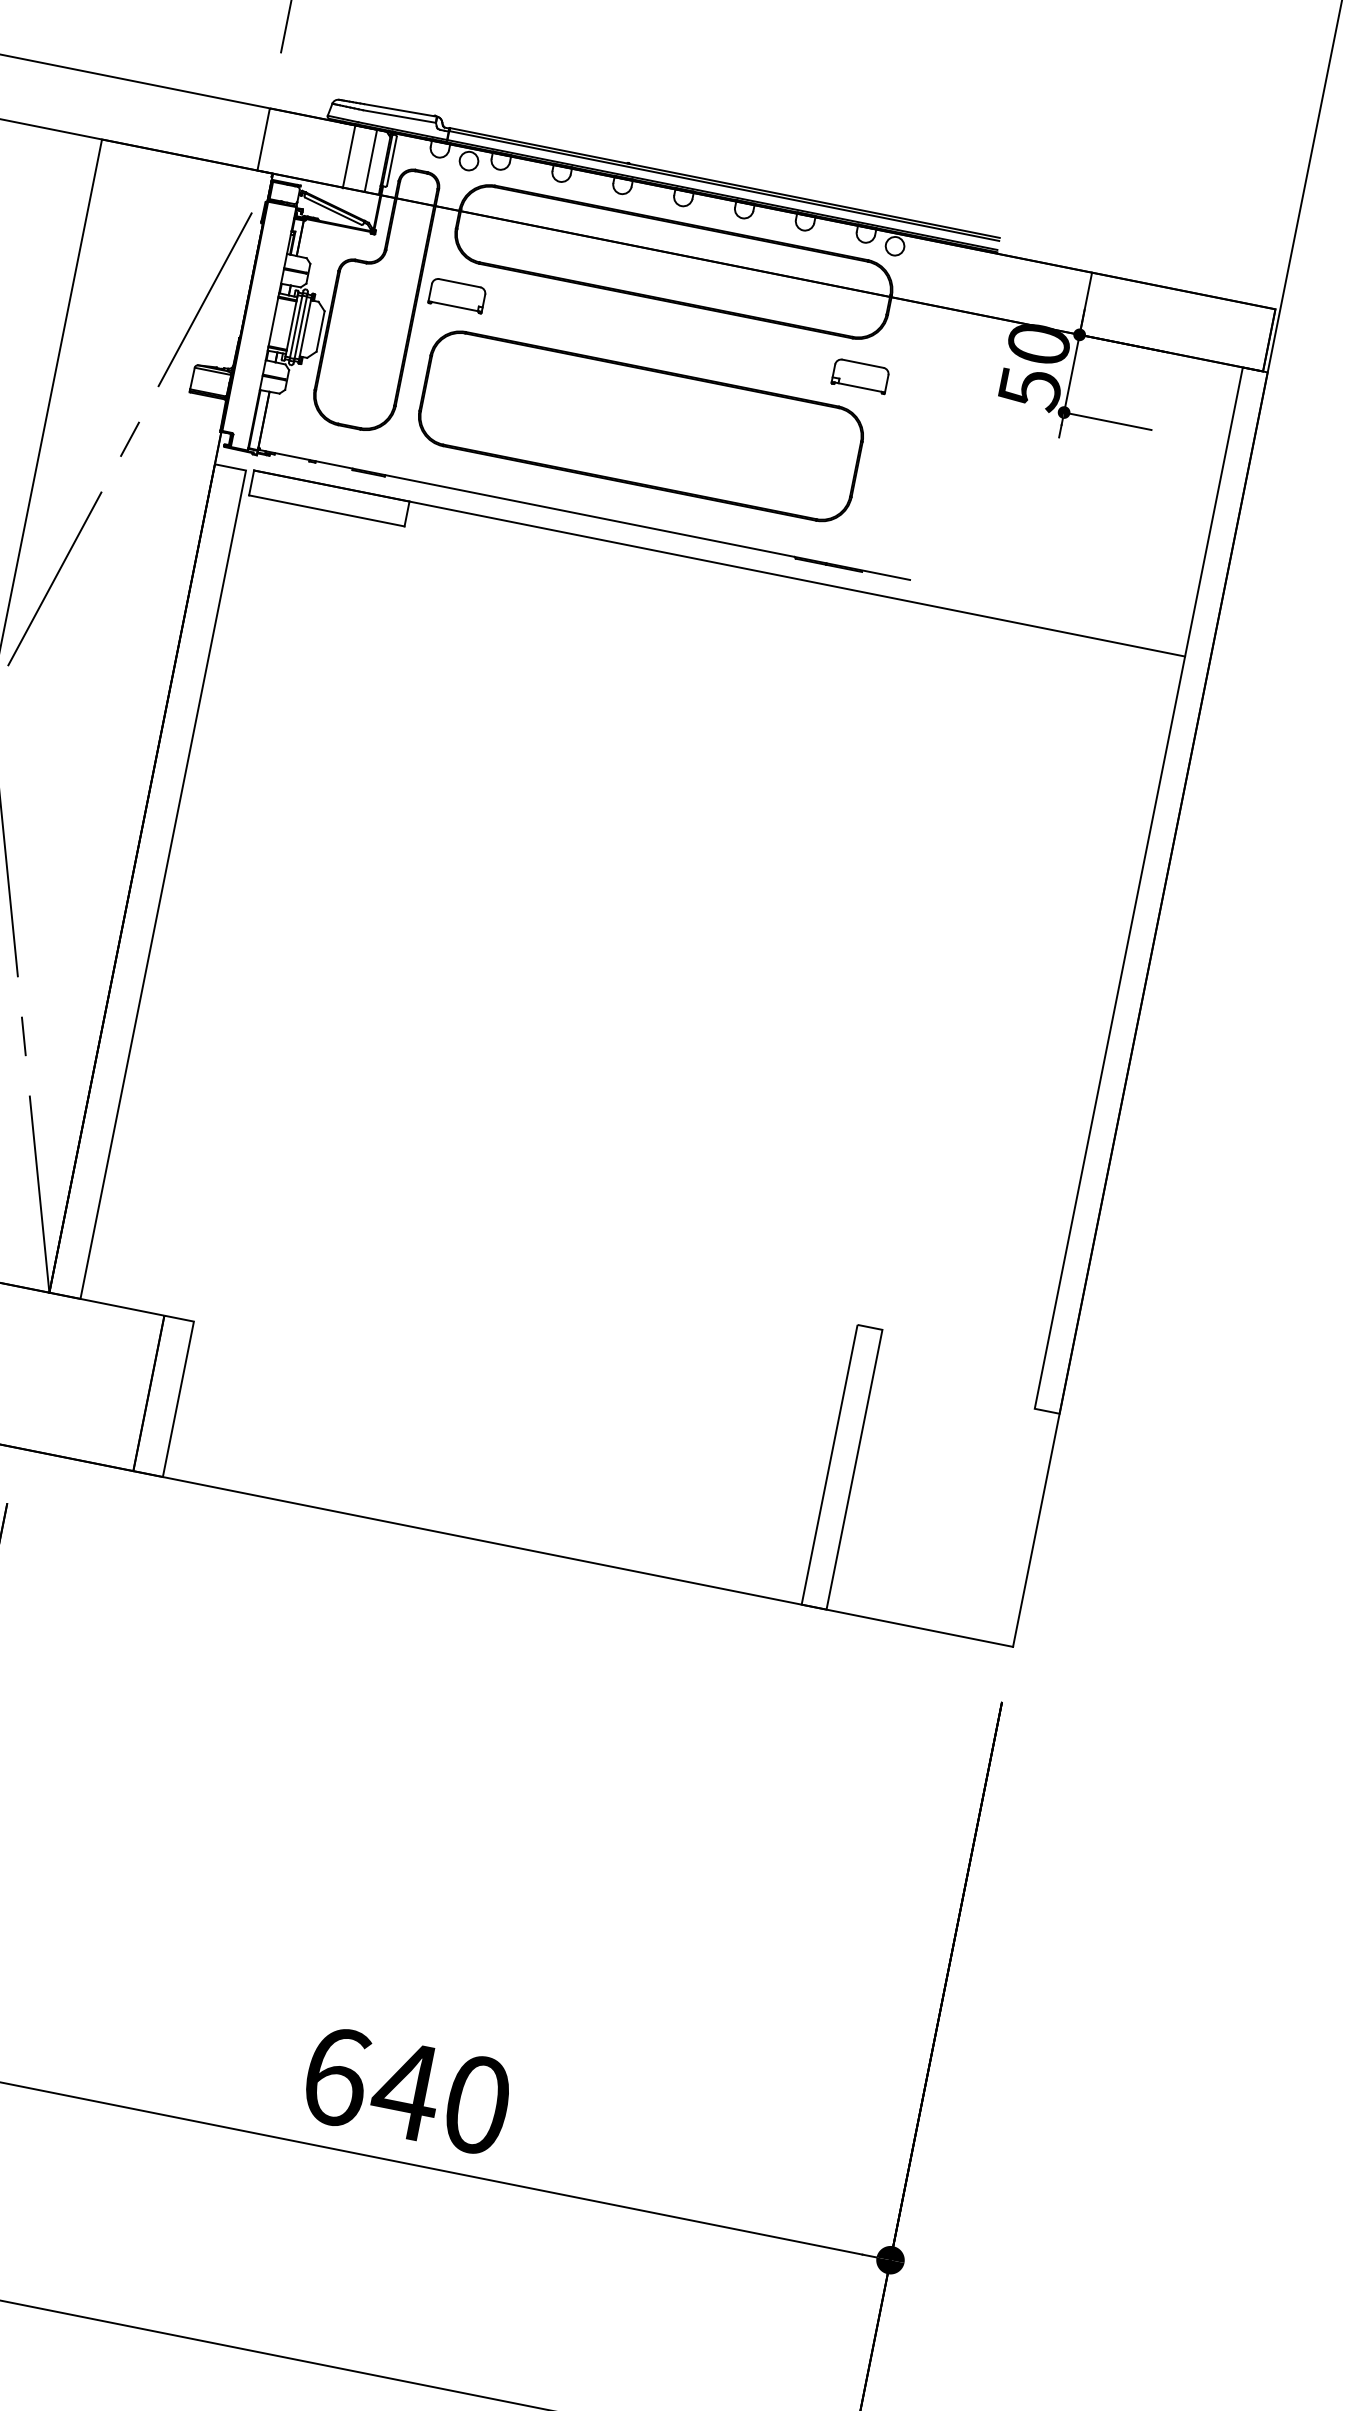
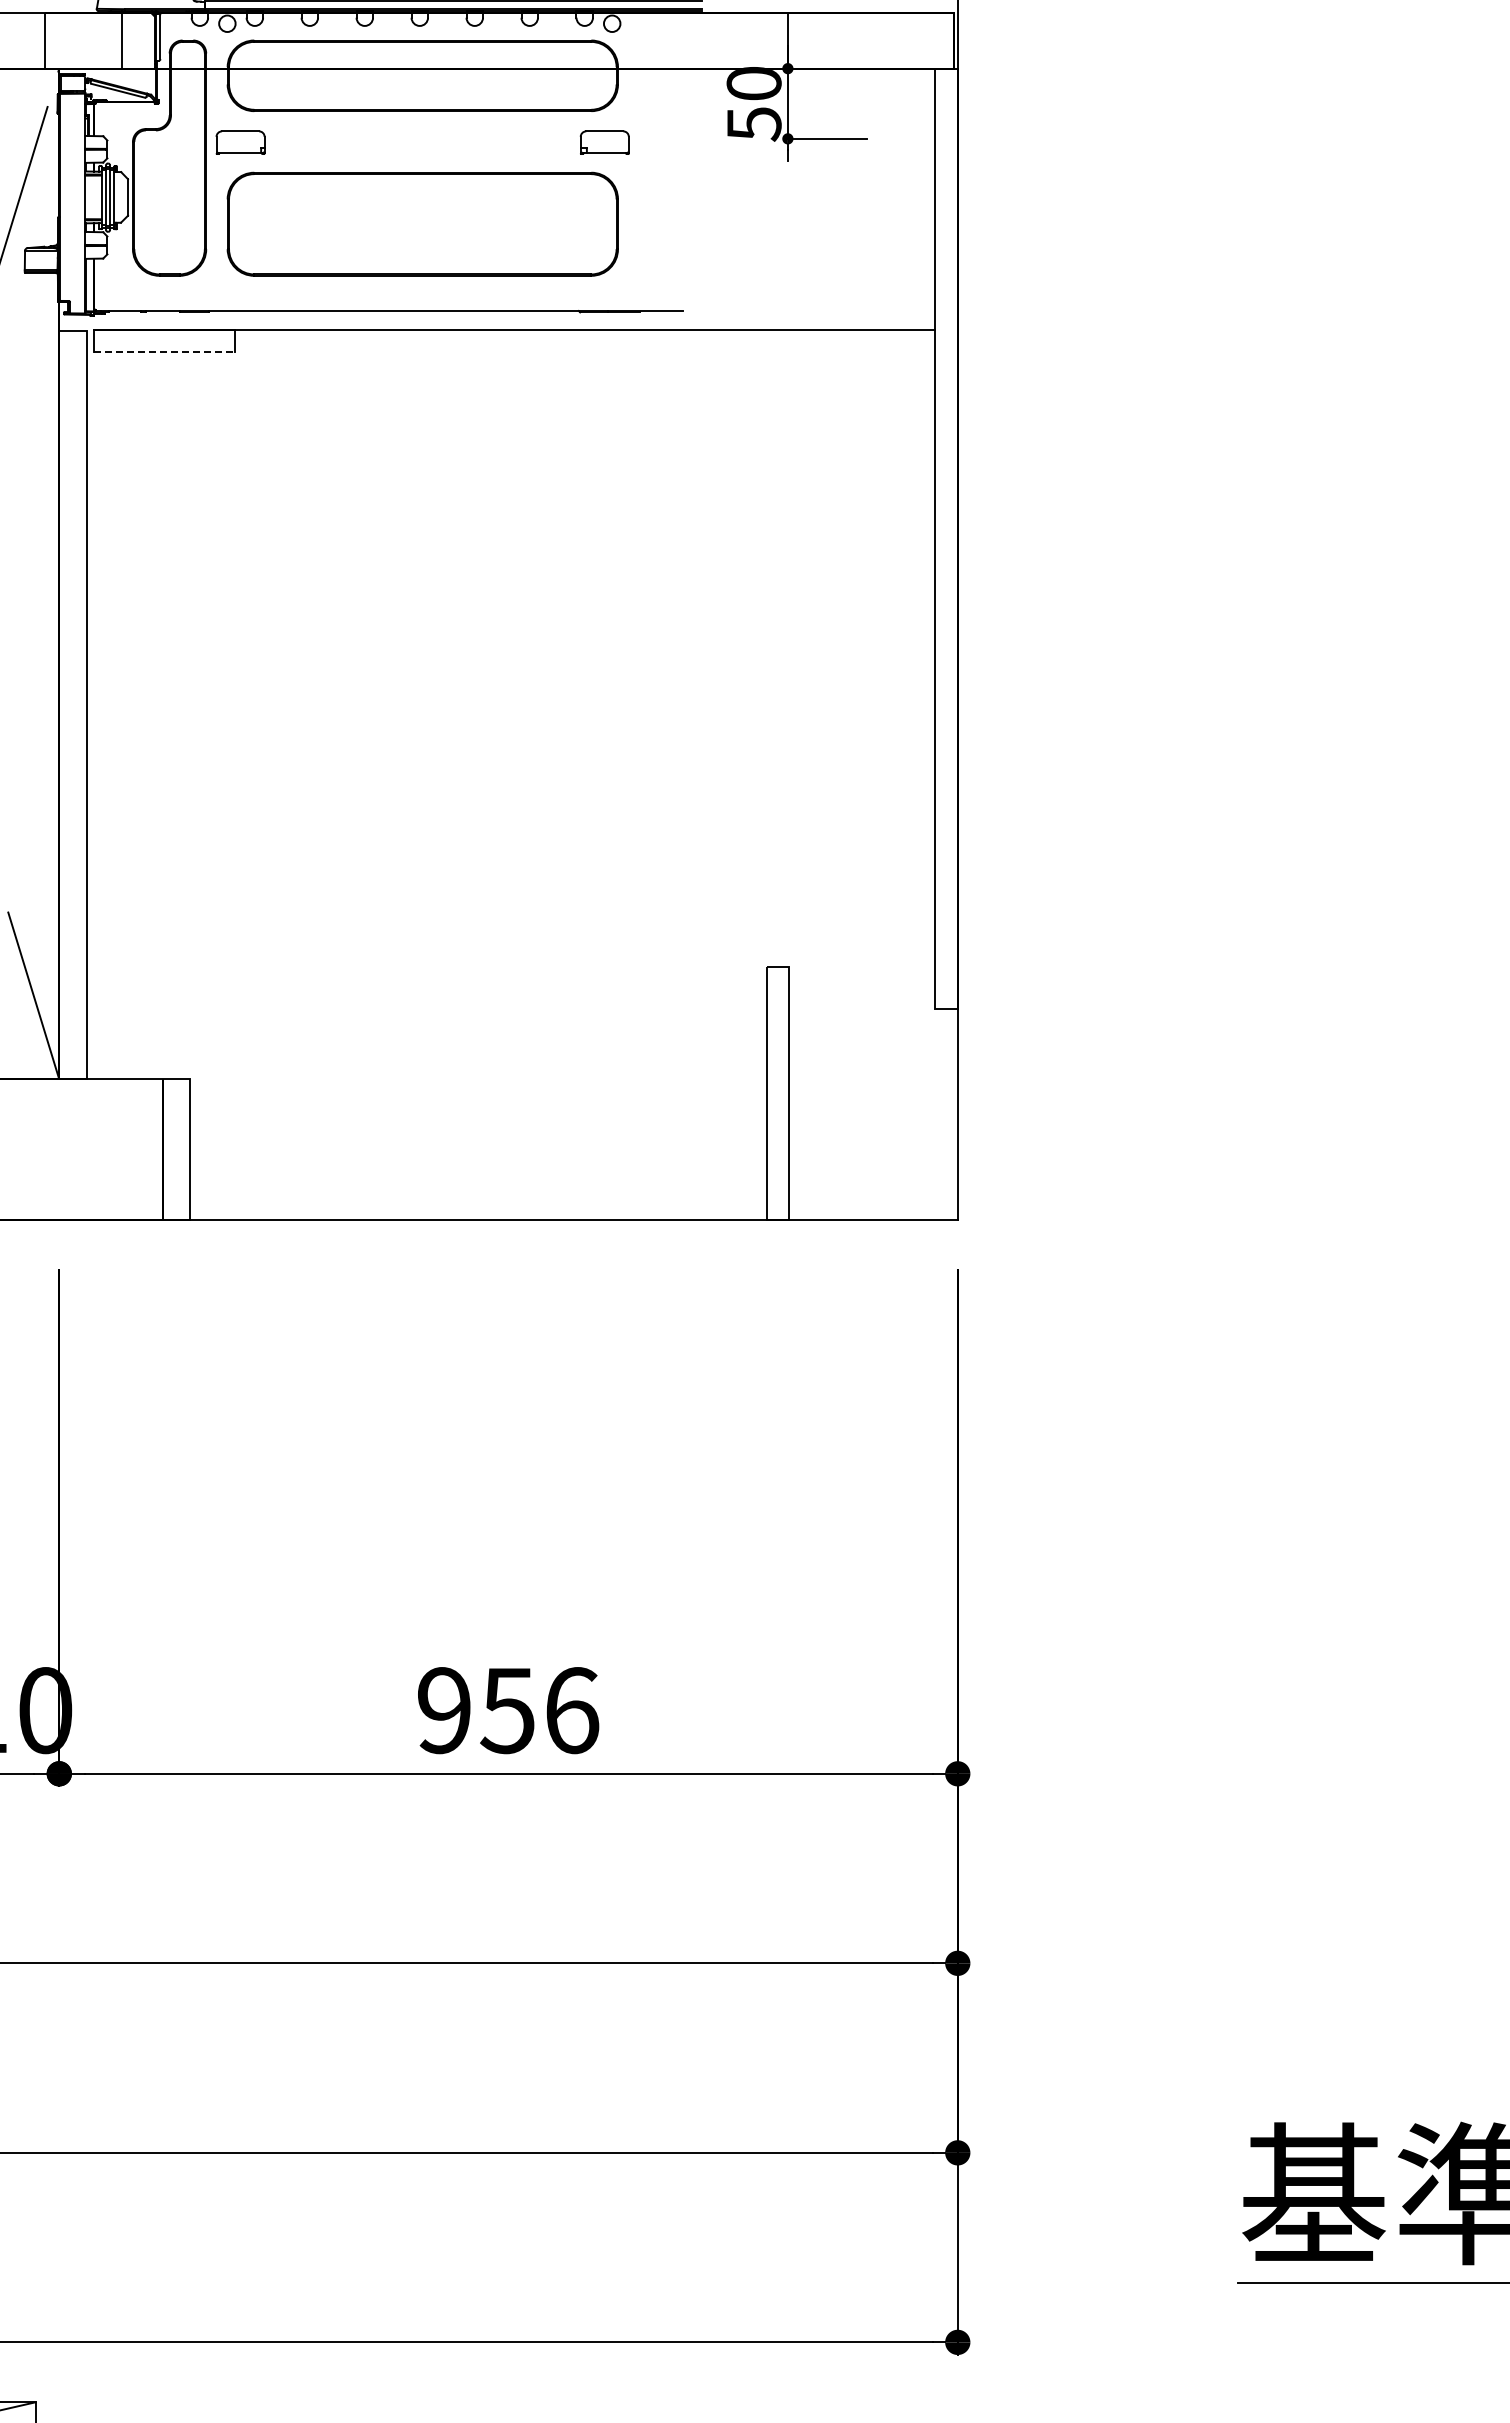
line: (371, 160) -> (142, 40), removed
line: (327, 511) -> (165, 352), solid -> dashed
text: (407, 2090) -> (508, 1710), 640 -> 956

